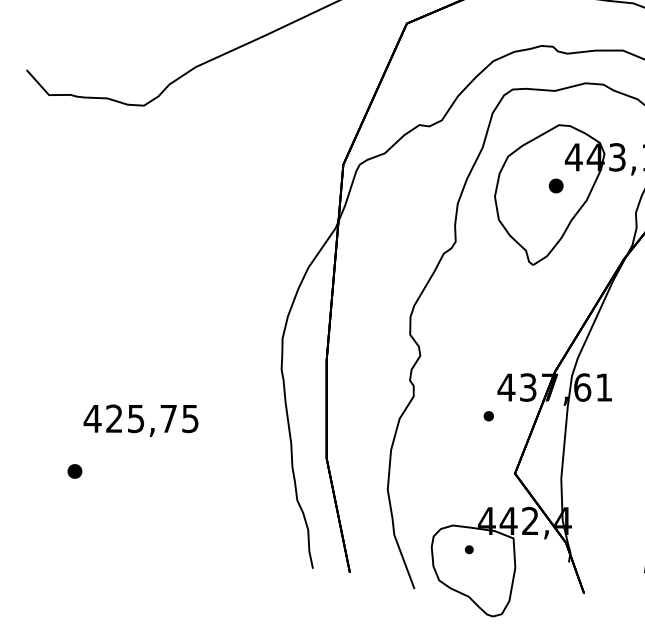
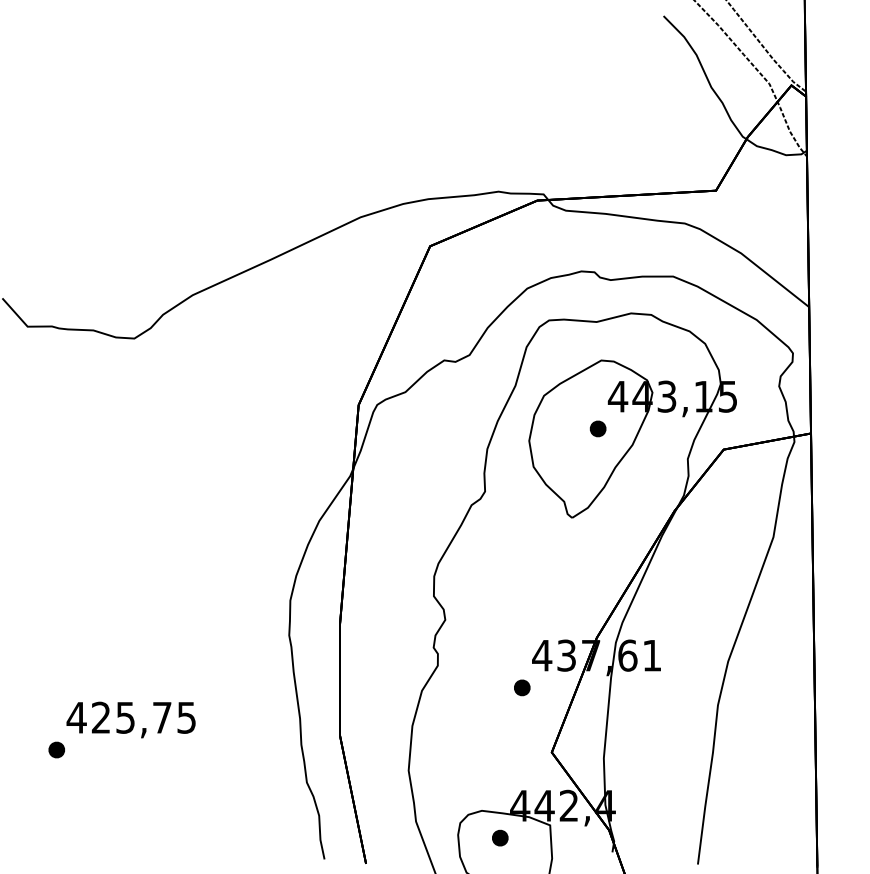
part: (488, 415) -> (522, 687), size x1.43
text: (140, 420) -> (130, 719), moved
part: (469, 549) -> (500, 837), size x1.67

